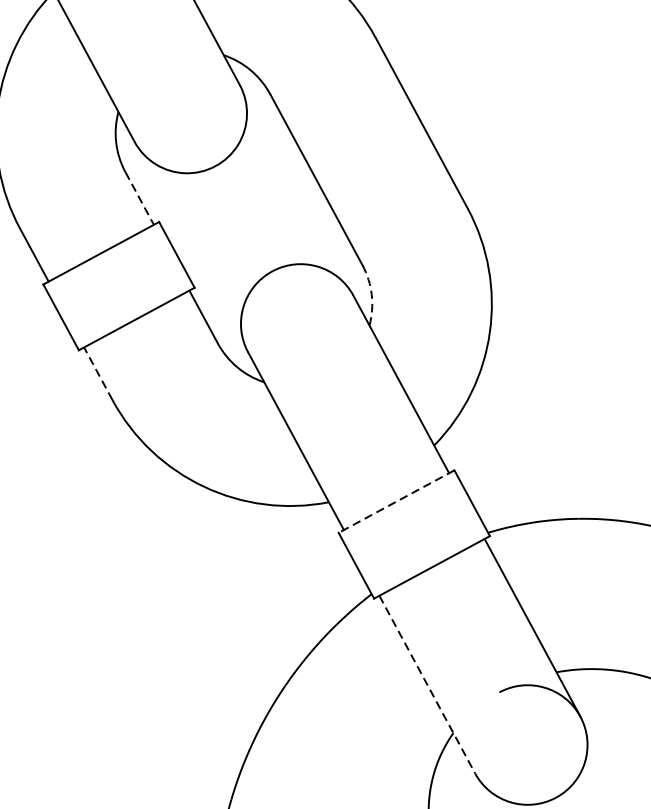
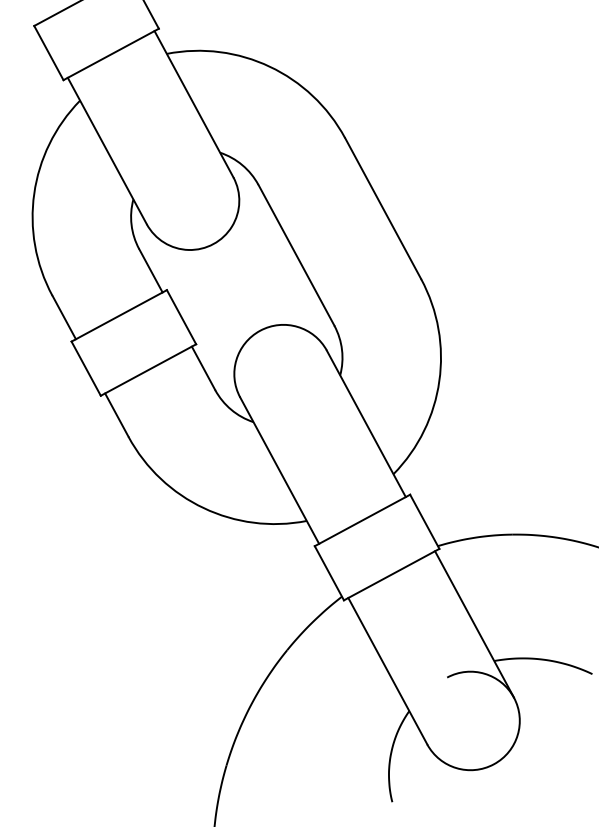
line: (139, 198) -> (150, 270), dashed -> solid
arc: (372, 295) -> (342, 350), dashed -> solid
line: (97, 374) -> (116, 415), dashed -> solid
line: (396, 501) -> (362, 520), dashed -> solid
line: (428, 684) -> (388, 671), dashed -> solid

